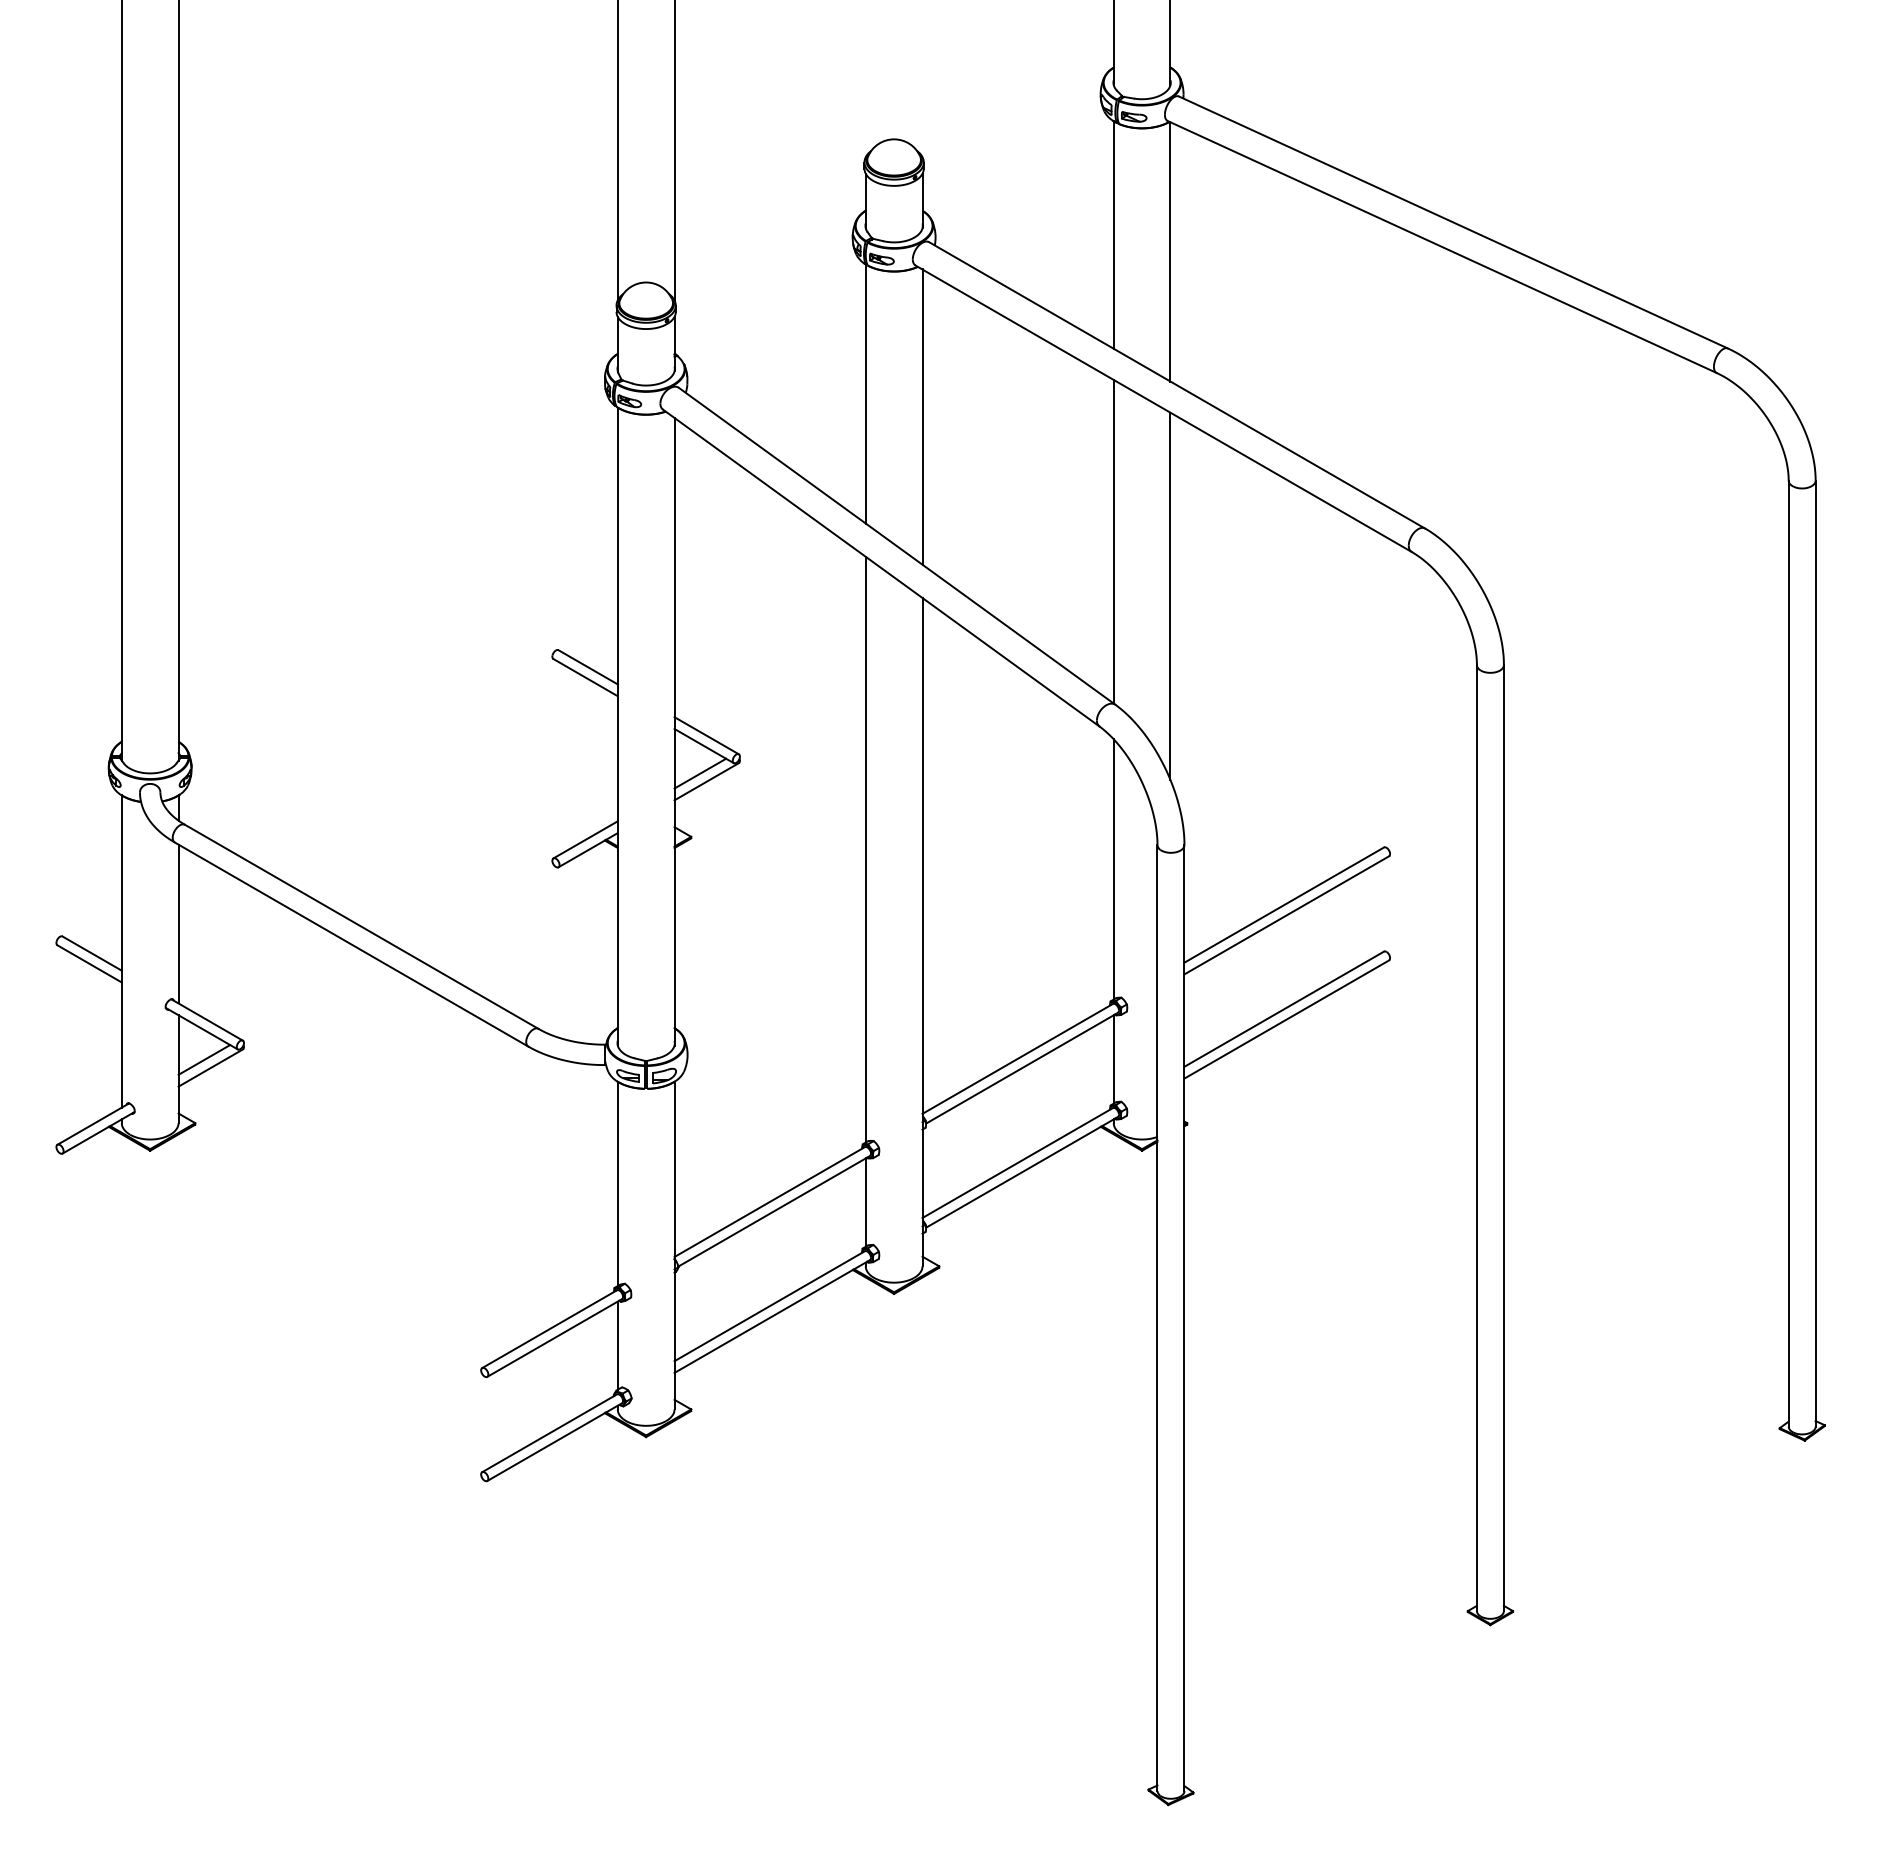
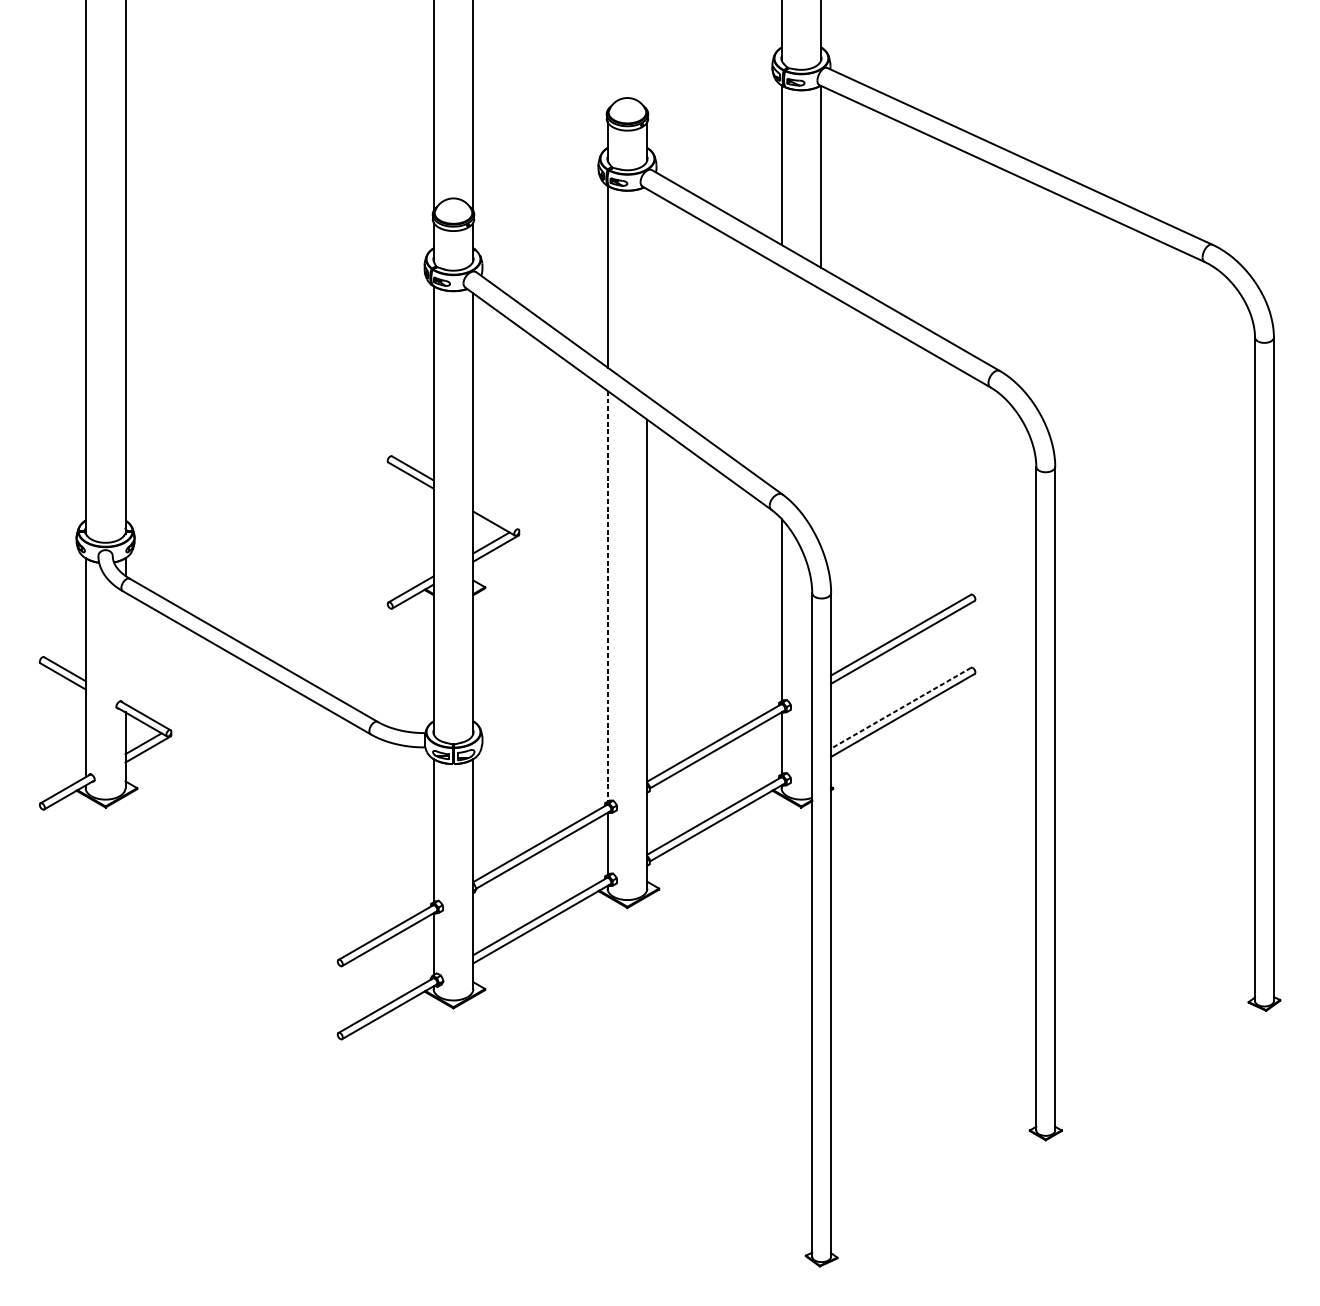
line: (922, 416) -> (647, 292), removed
line: (1113, 541) -> (781, 380), removed
line: (1170, 596) -> (821, 418), removed
line: (706, 735) -> (495, 516), removed
line: (865, 849) -> (607, 596), solid -> dashed
line: (178, 923) -> (125, 648), removed
line: (1283, 1009) -> (900, 708), solid -> dashed

